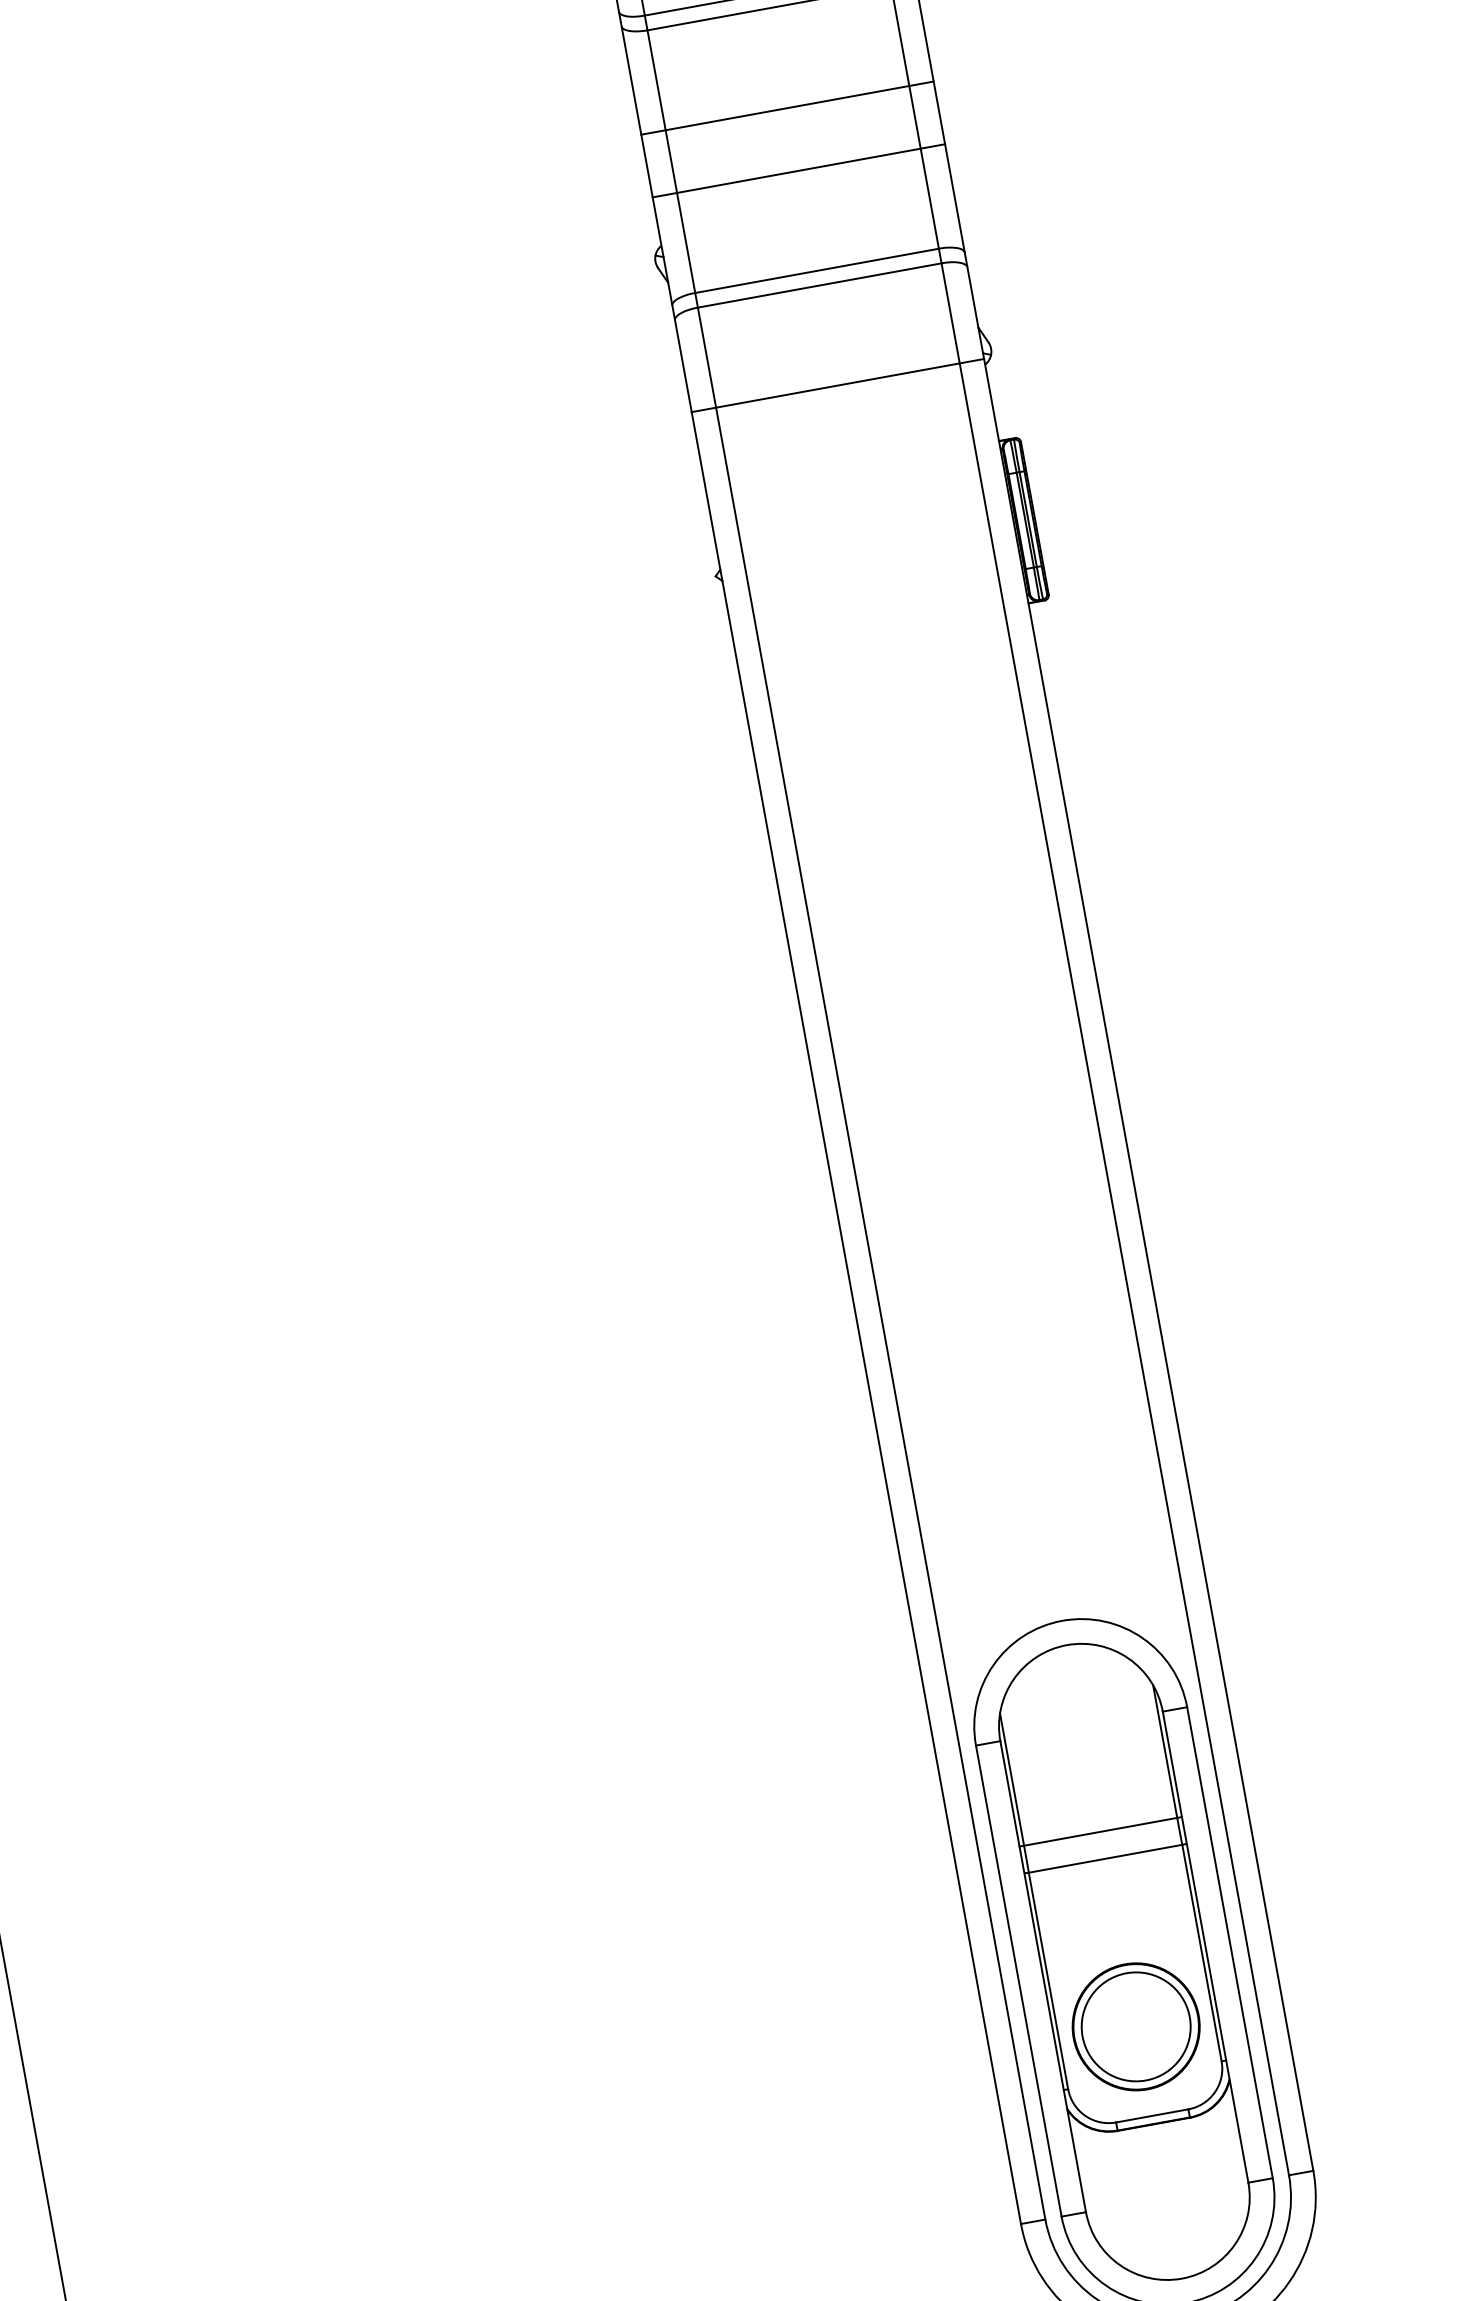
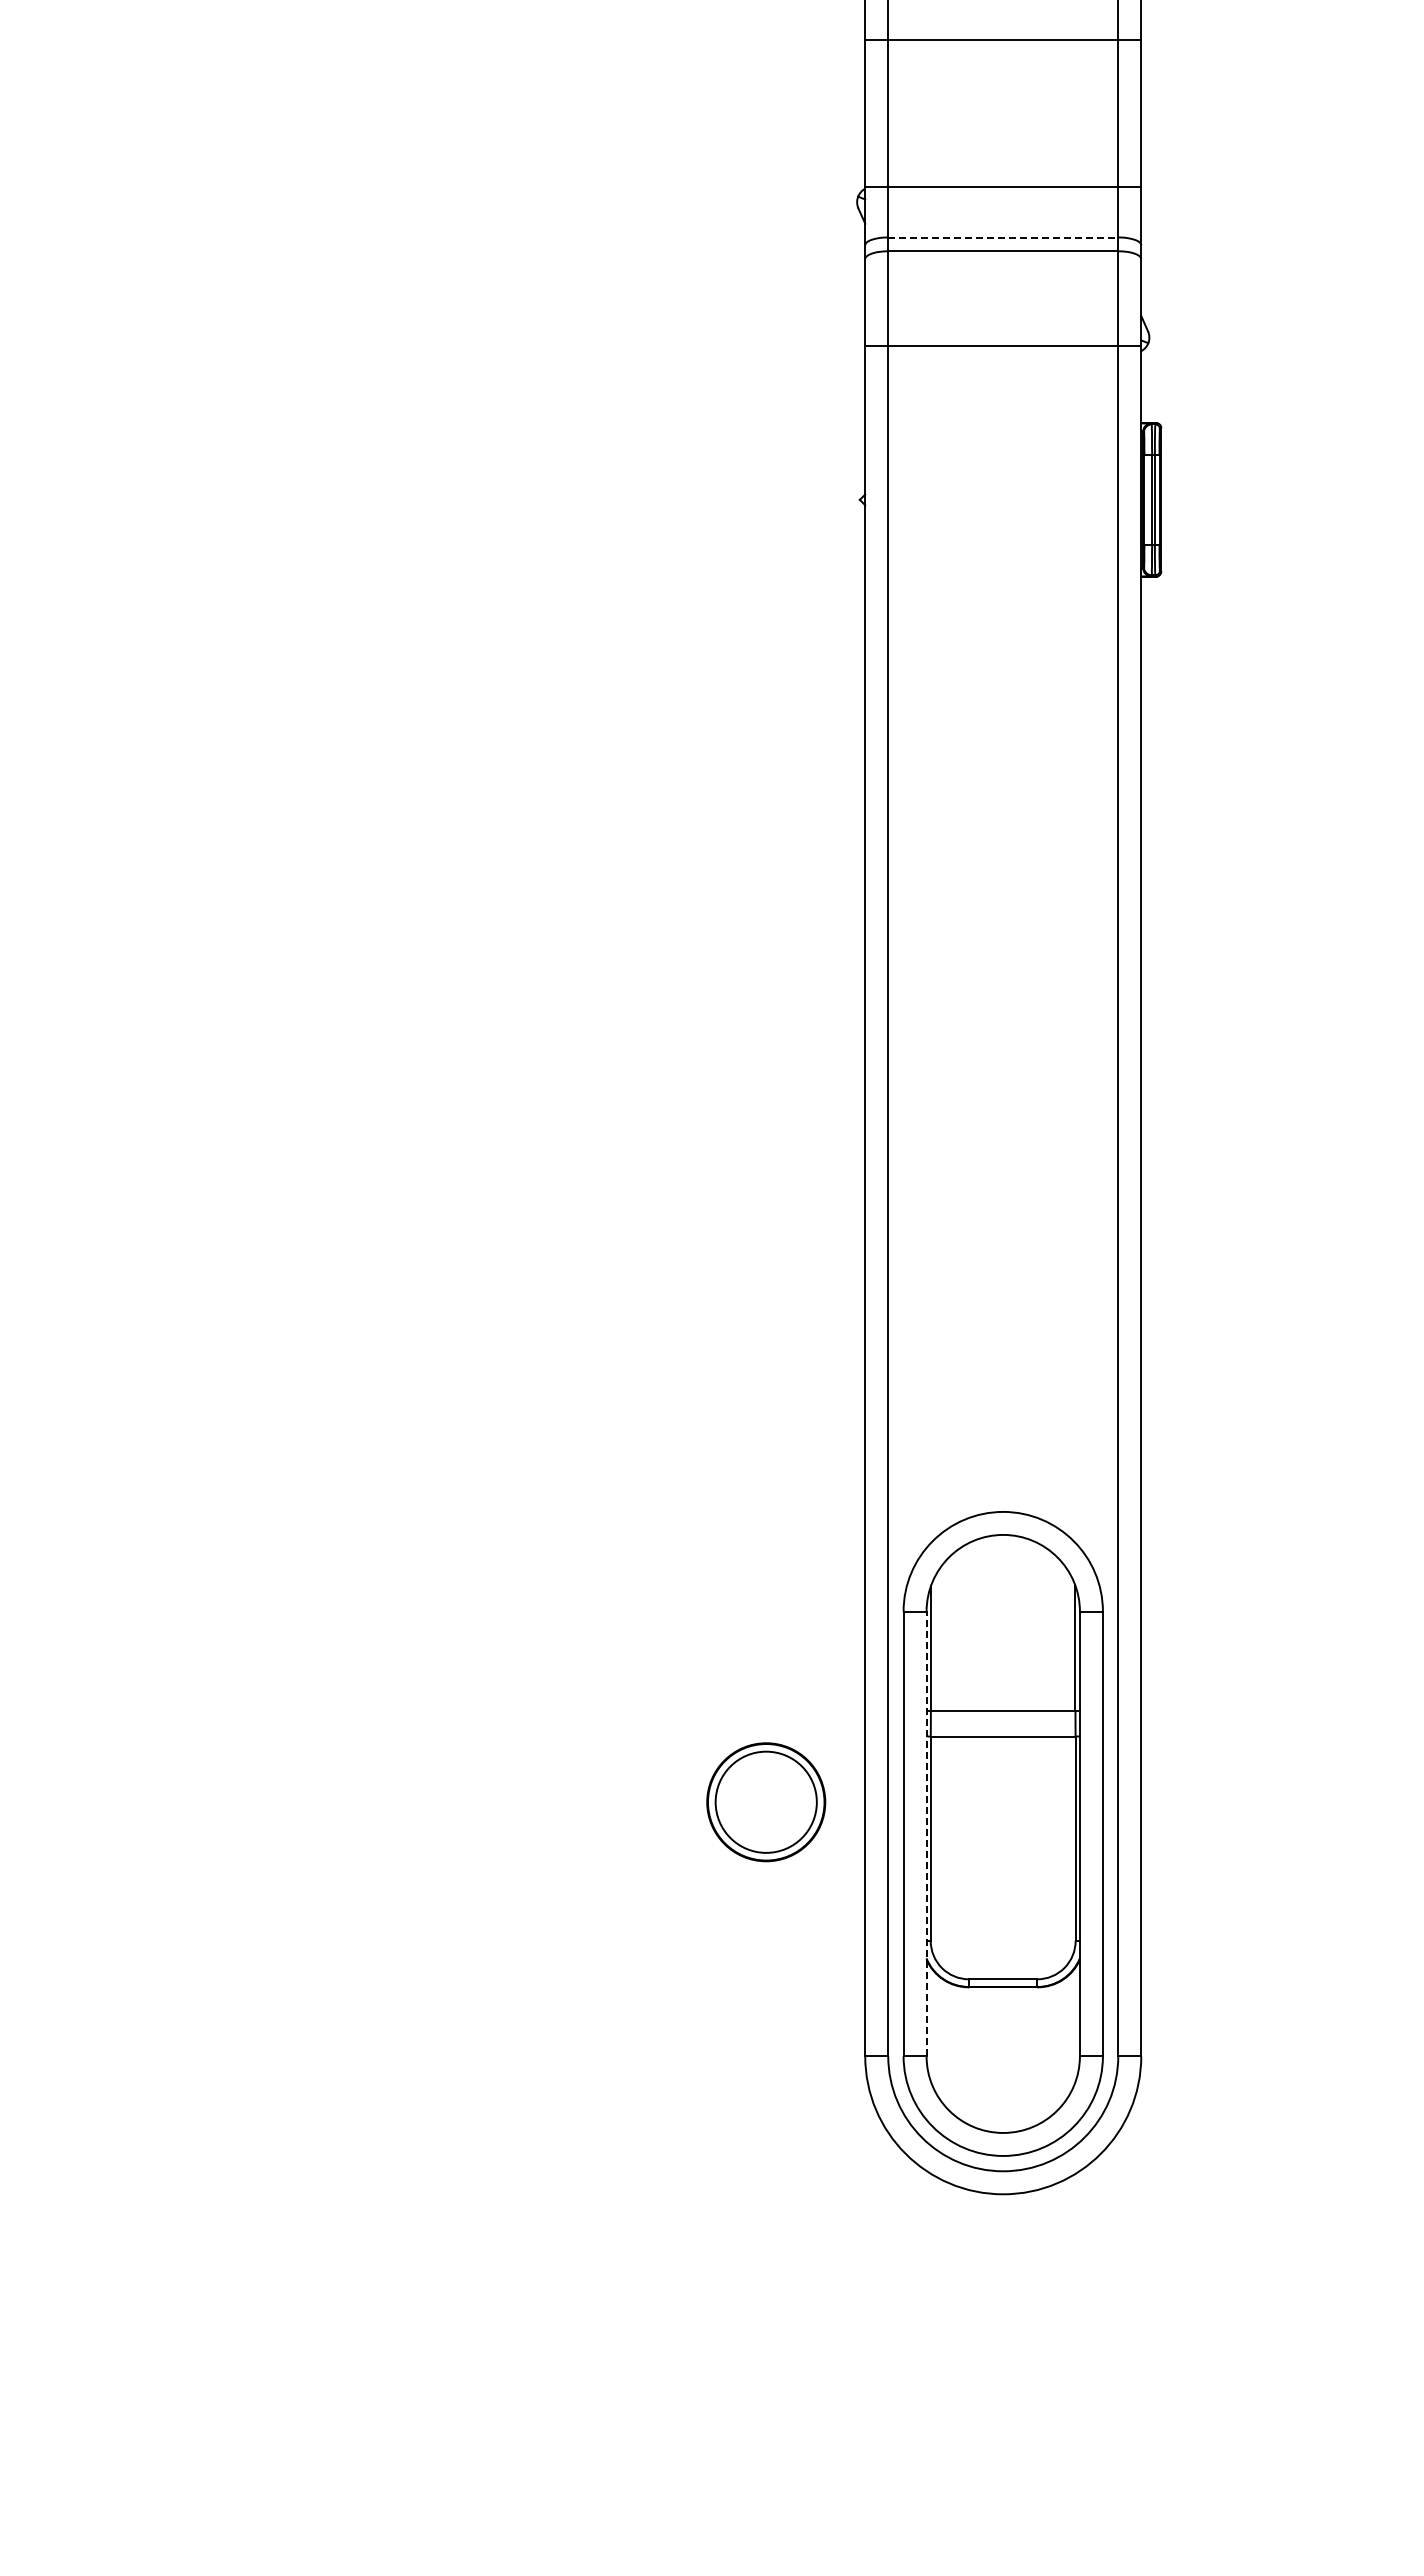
line: (787, 107) -> (1003, 39), moved
line: (799, 171) -> (1003, 187), moved
line: (817, 270) -> (1003, 237), solid -> dashed
line: (1042, 1976) -> (926, 1833), solid -> dashed
part: (1136, 2027) -> (766, 1802), moved

